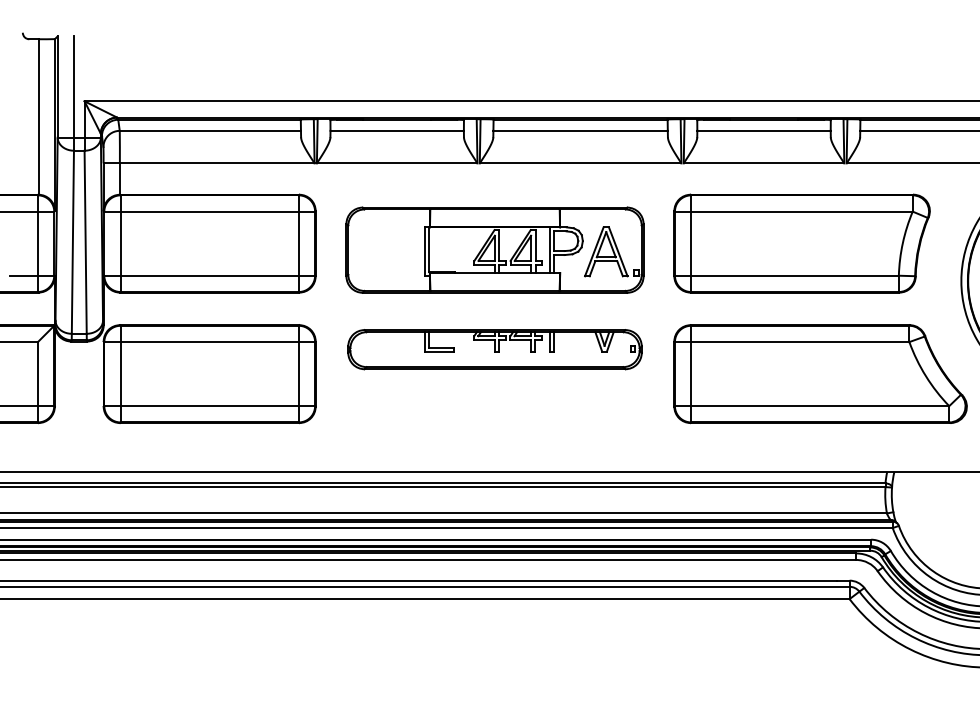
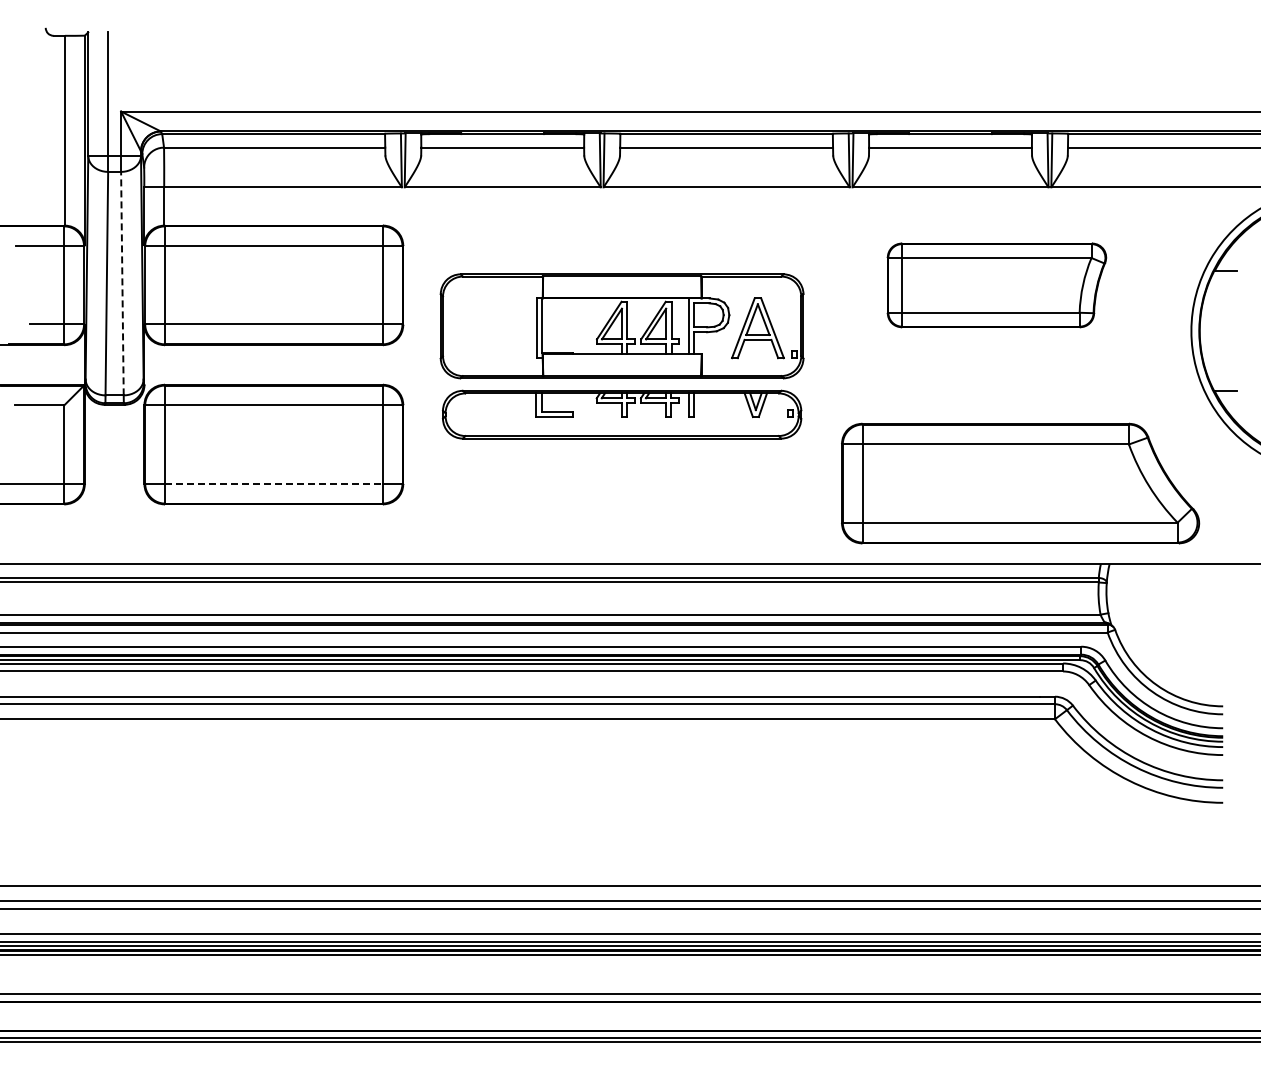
line: (85, 242) -> (122, 283), solid -> dashed
part: (801, 243) -> (996, 285), size x0.7
part: (494, 250) -> (621, 326), moved
part: (820, 374) -> (1020, 483), moved
line: (209, 405) -> (273, 483), solid -> dashed

